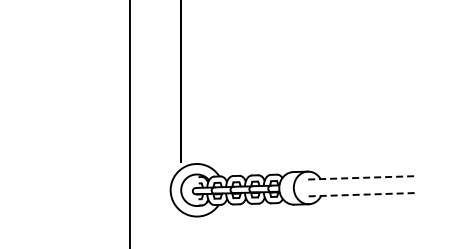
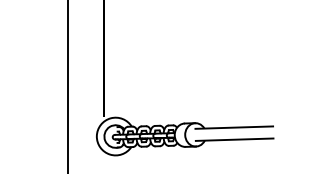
line: (362, 177) -> (234, 127), dashed -> solid
line: (363, 194) -> (235, 139), dashed -> solid

